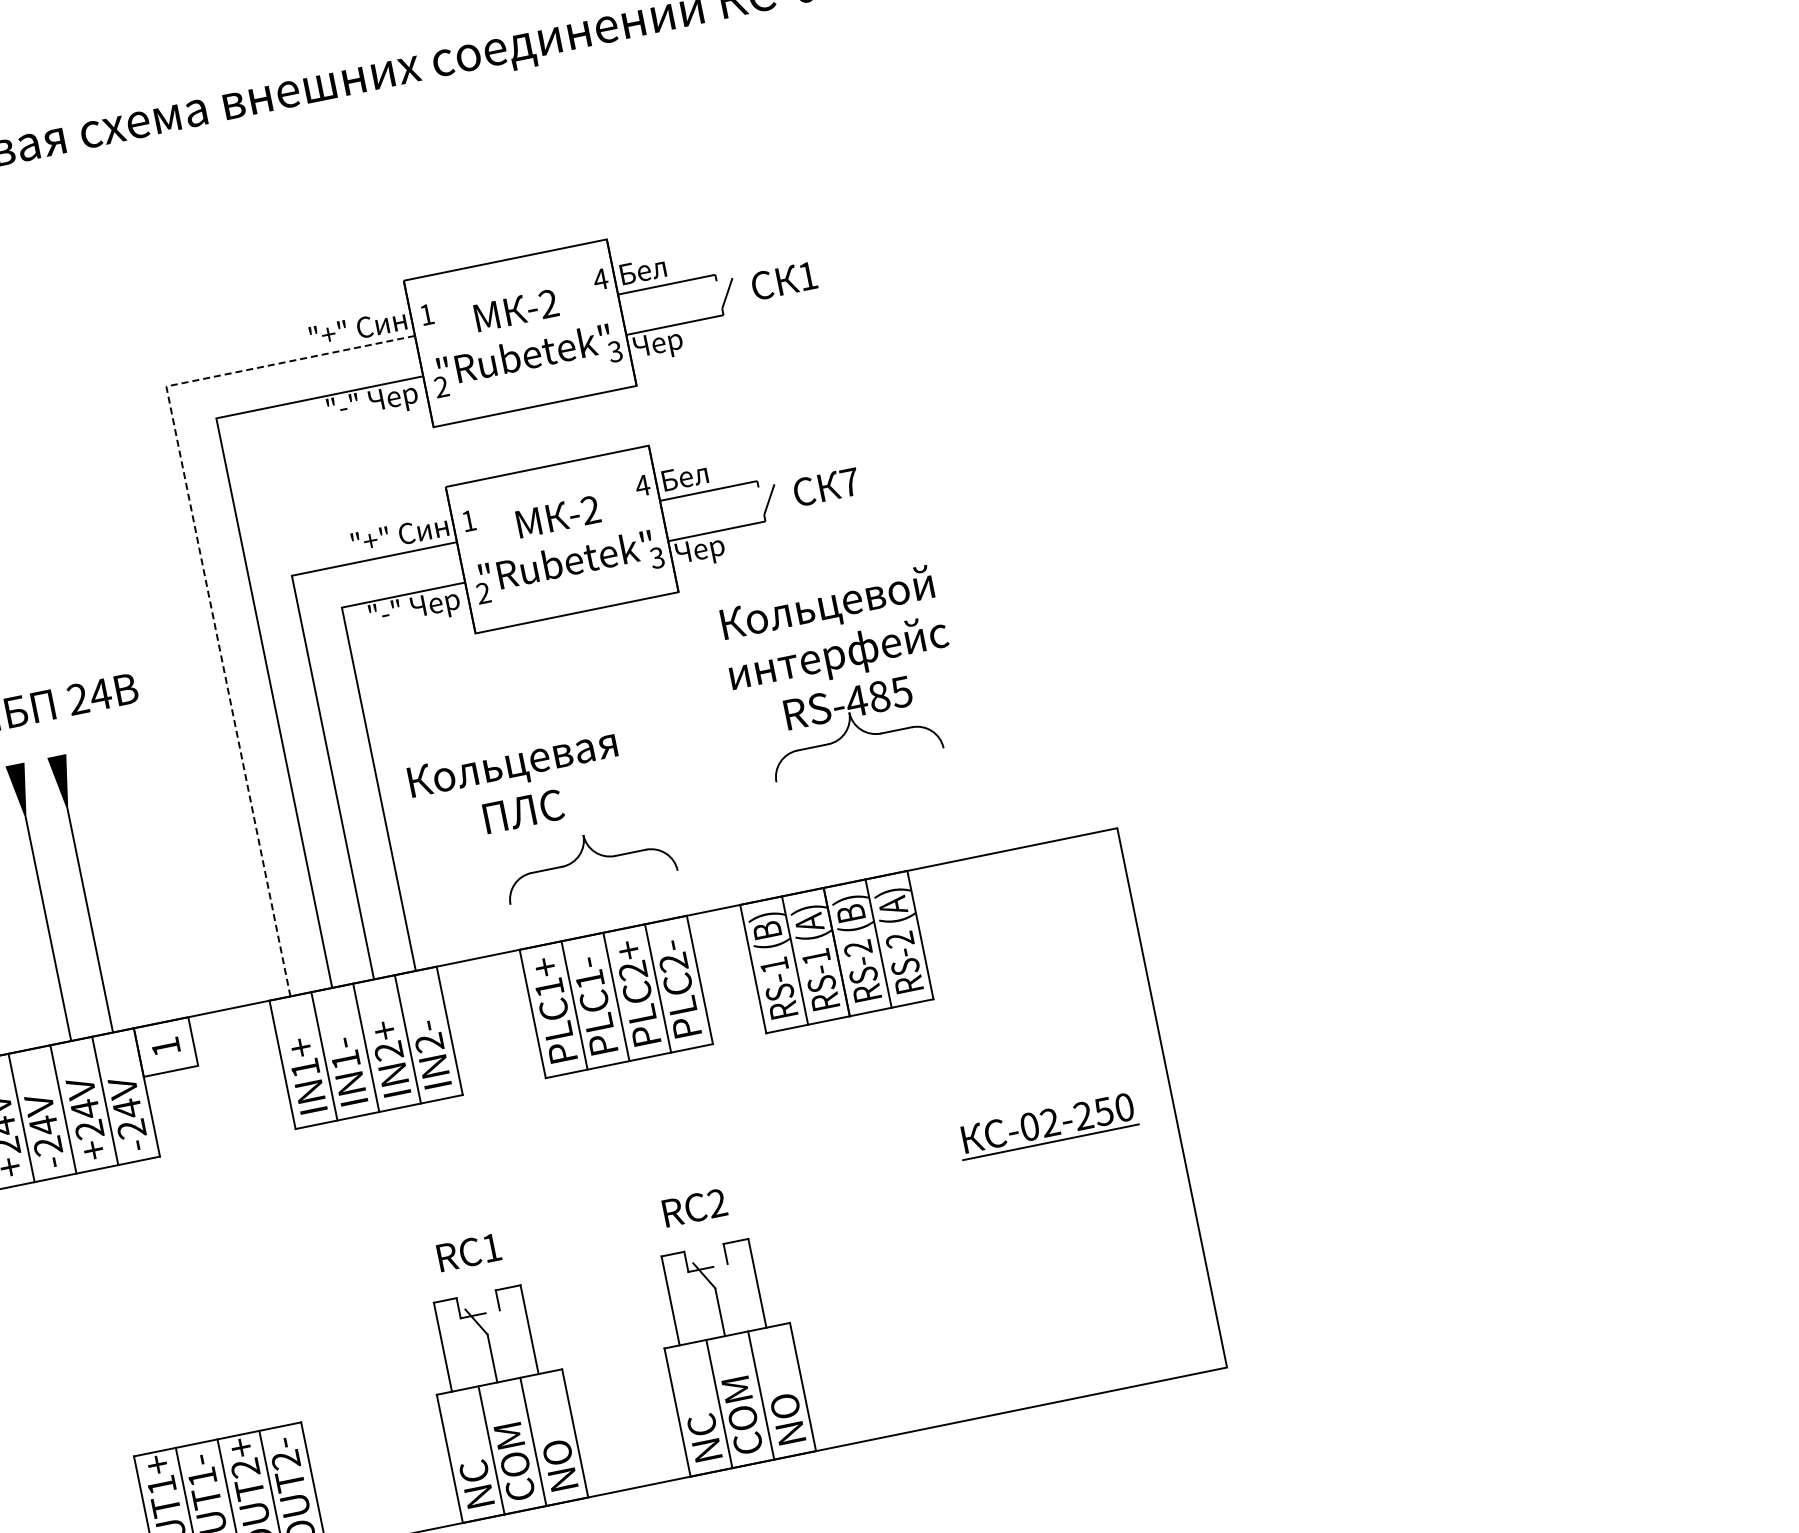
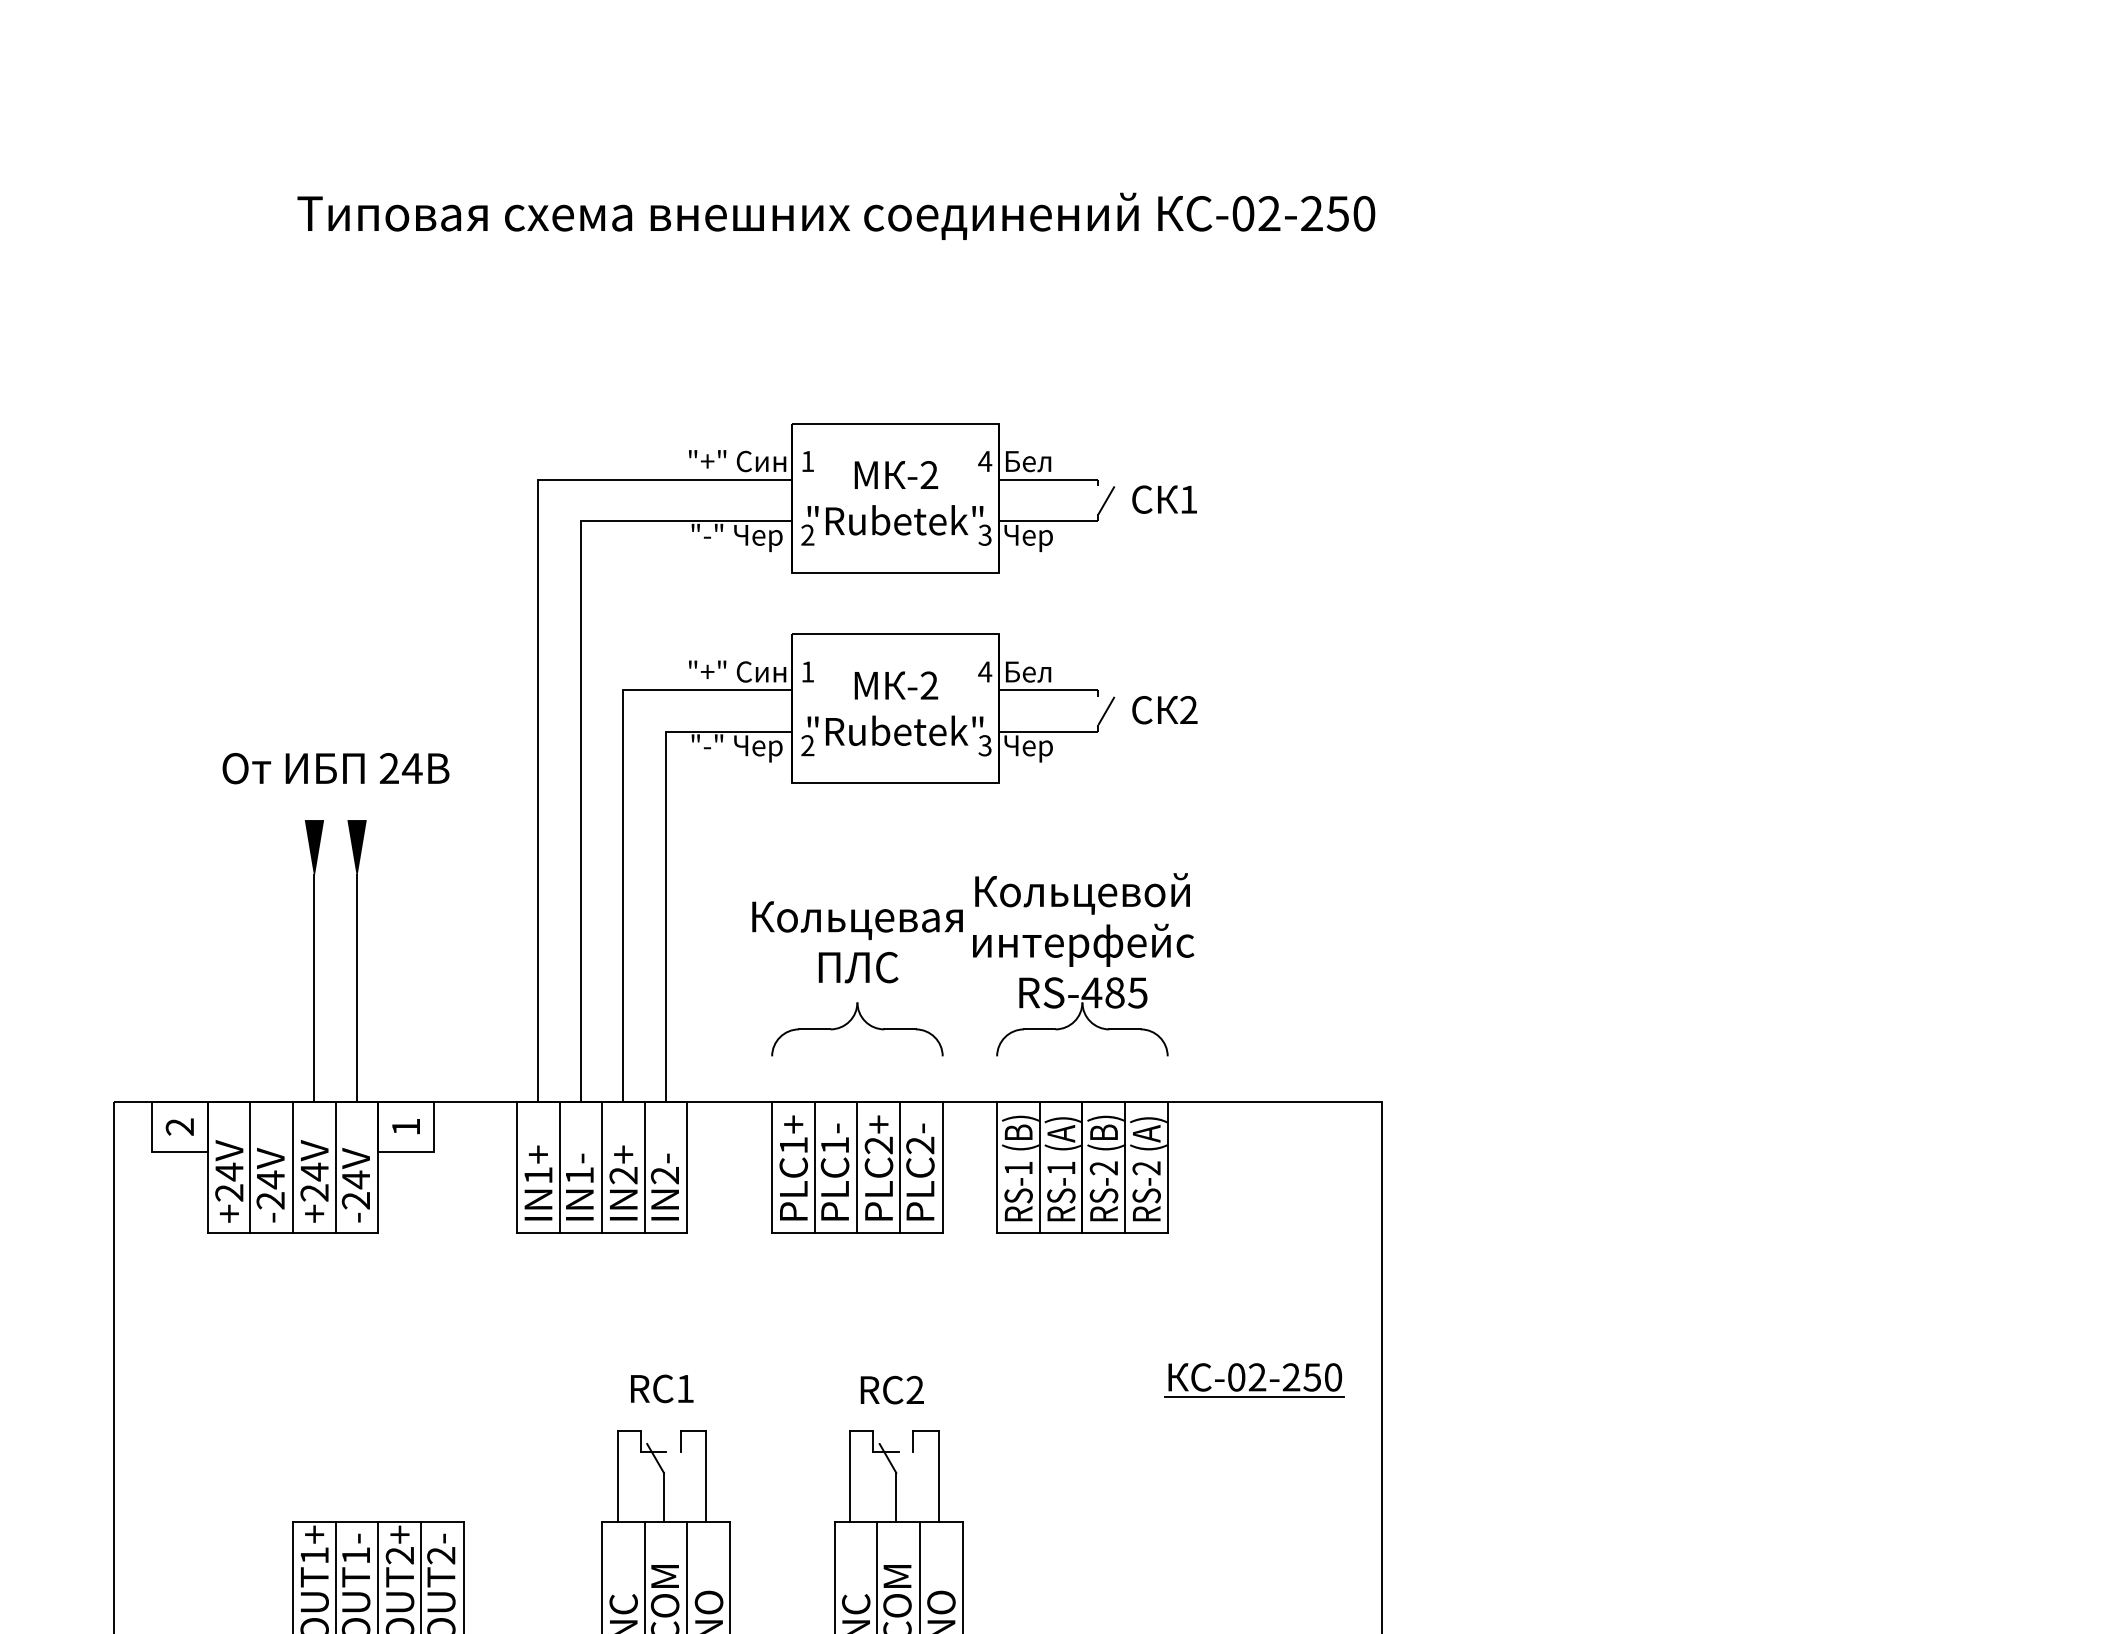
text: (849, 481) -> (1188, 709), 7 -> 2
line: (203, 566) -> (538, 663), dashed -> solid
part: (840, 668) -> (1082, 957), moved
text: (517, 787) -> (857, 942), moved

